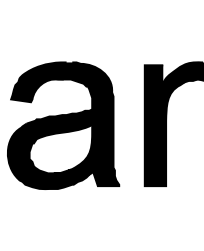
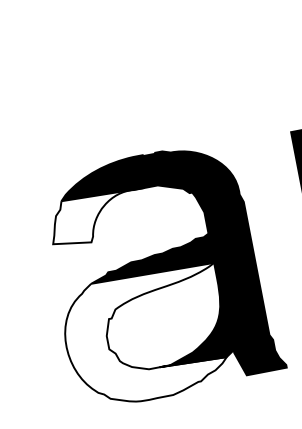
fill: (37, 90) -> (99, 218), removed
fill: (49, 156) -> (145, 337), removed

